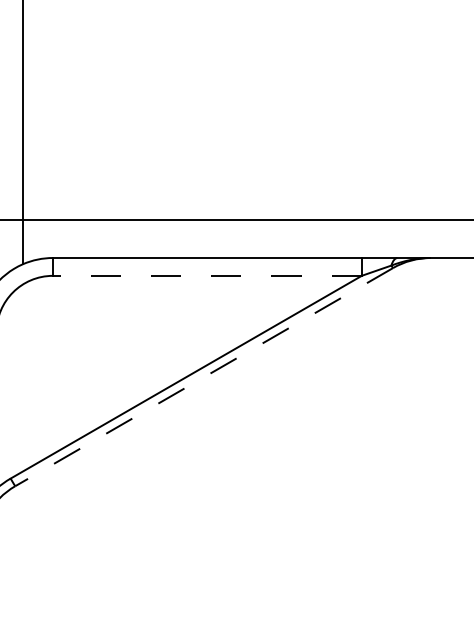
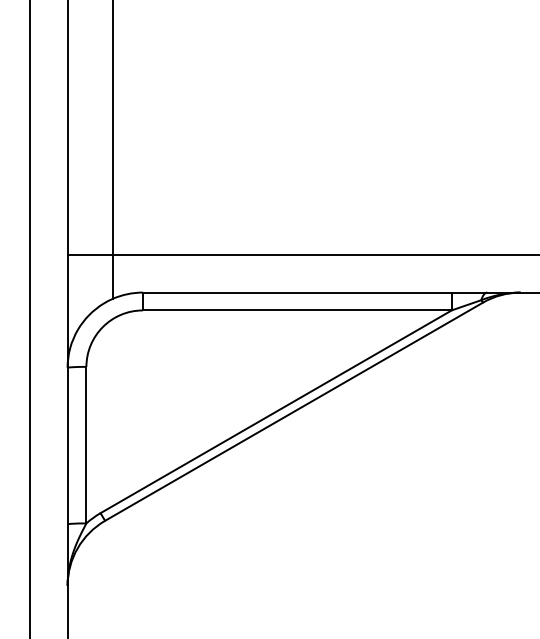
line: (206, 275) -> (296, 310), dashed -> solid
line: (203, 376) -> (293, 411), dashed -> solid

